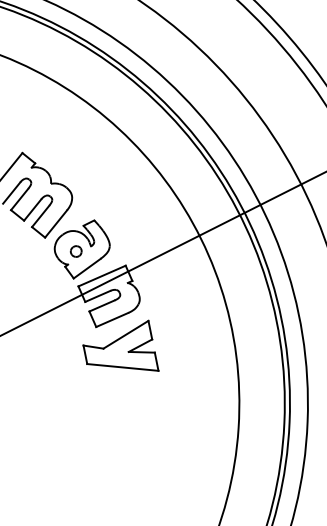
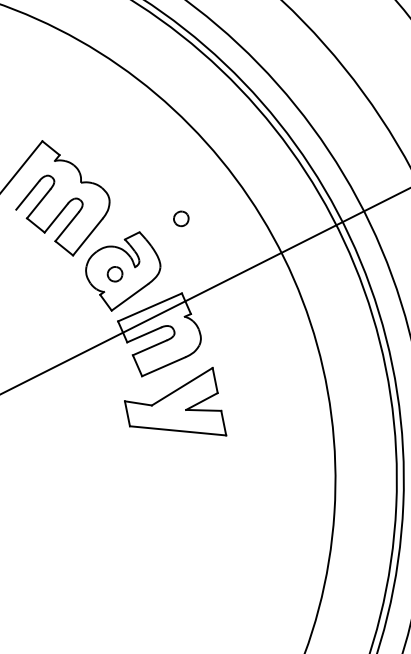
part: (124, 210) -> (180, 218), added

